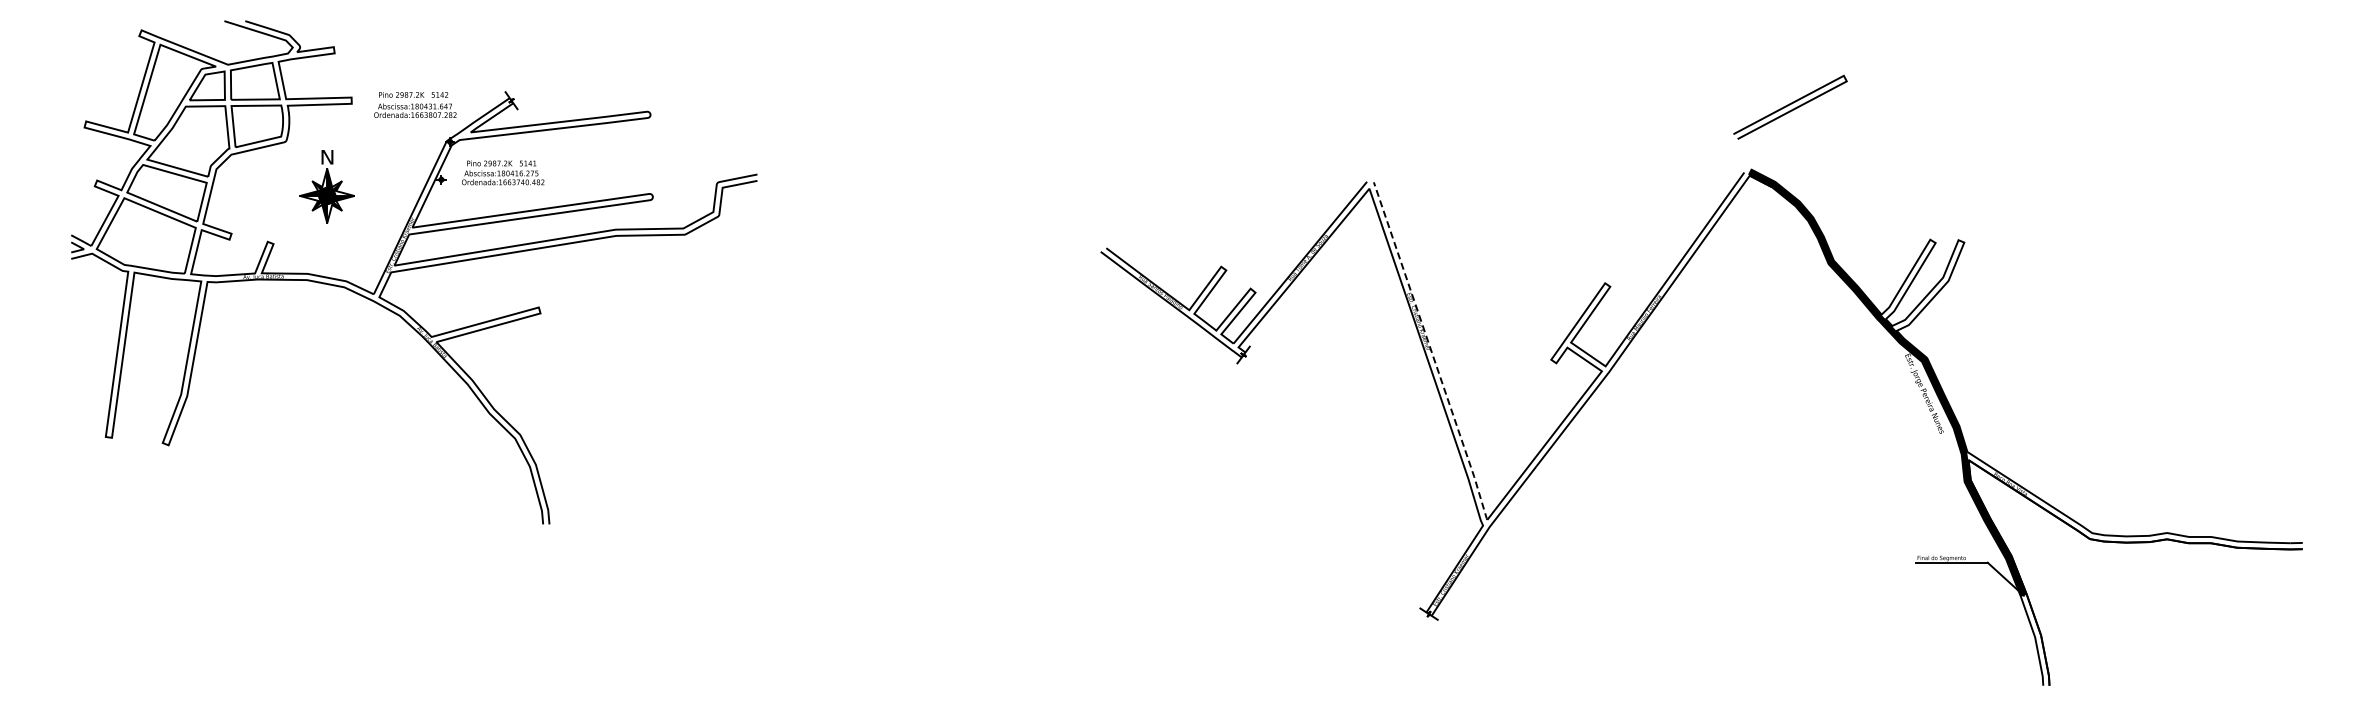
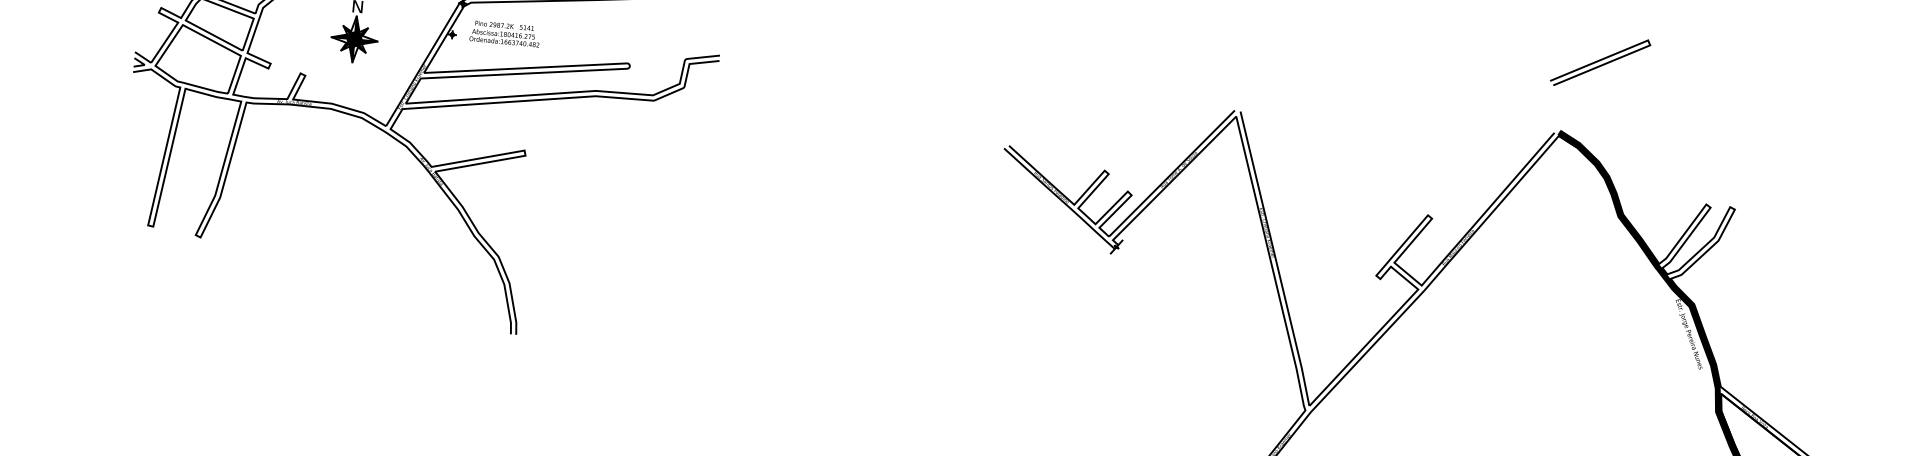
line: (1790, 105) -> (1600, 61), moved
line: (1431, 352) -> (1275, 259), dashed -> solid

